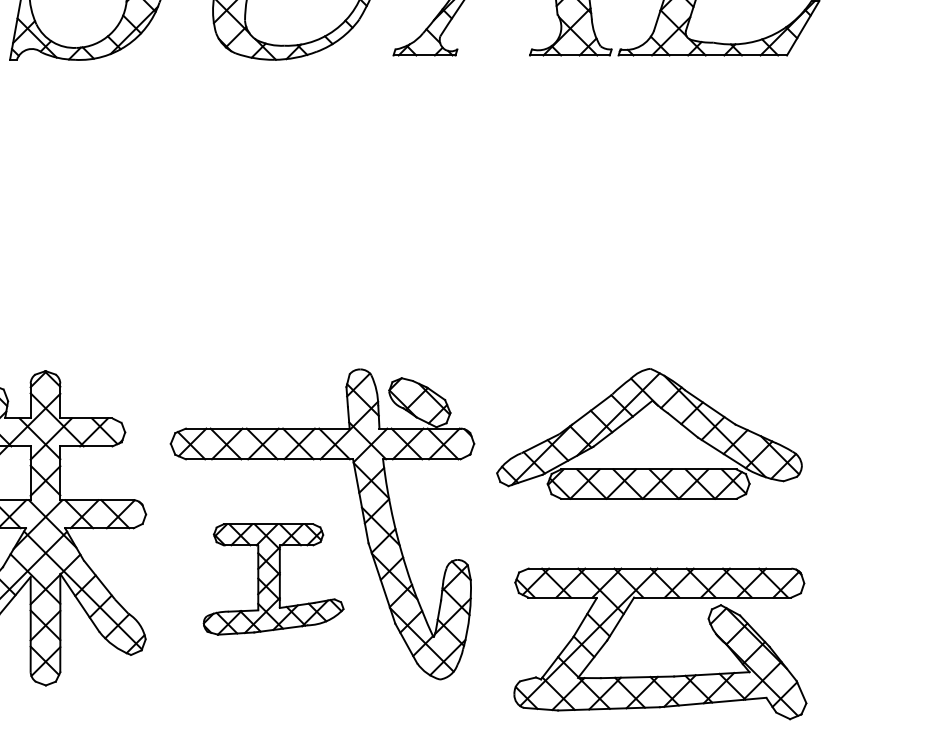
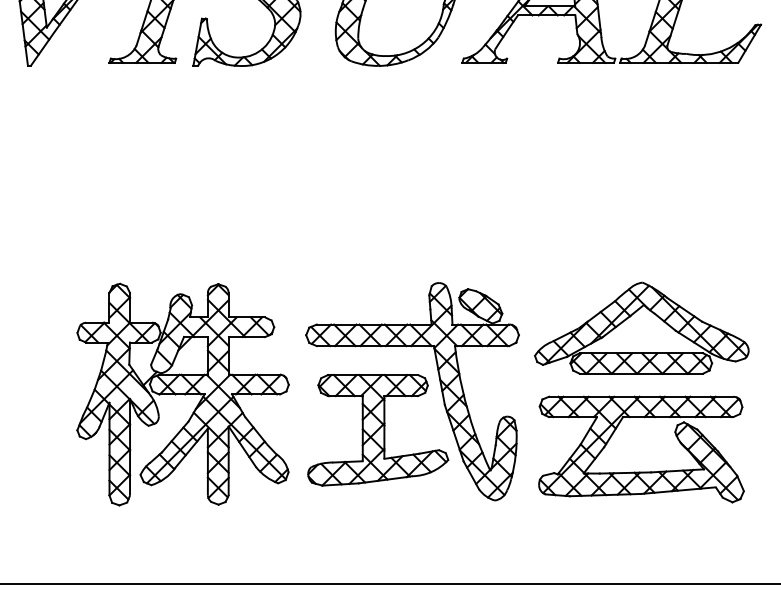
part: (273, 579) -> (378, 430), size x1.43
part: (660, 675) -> (641, 471), moved

